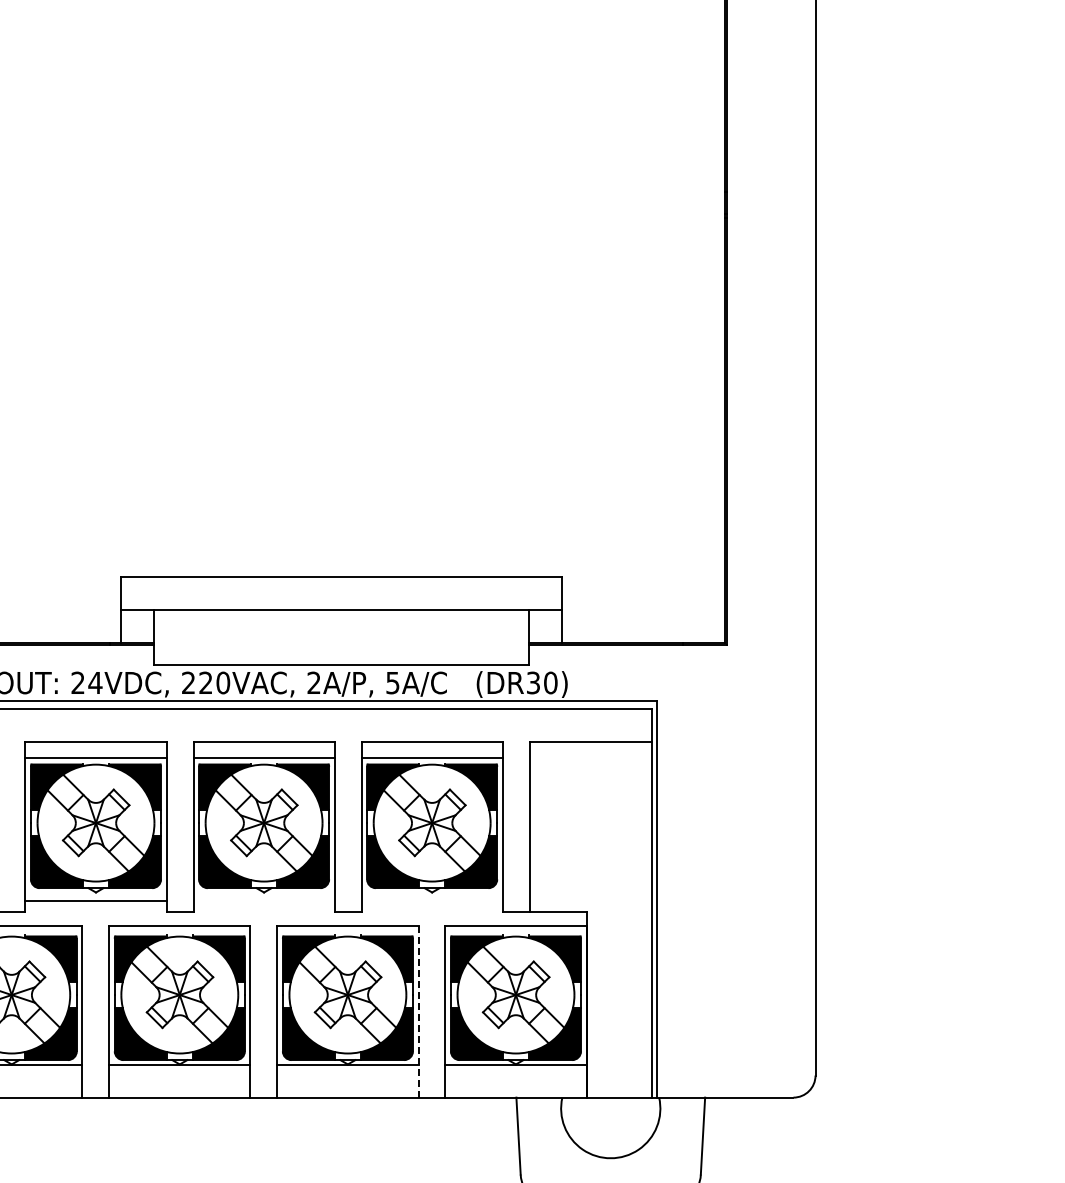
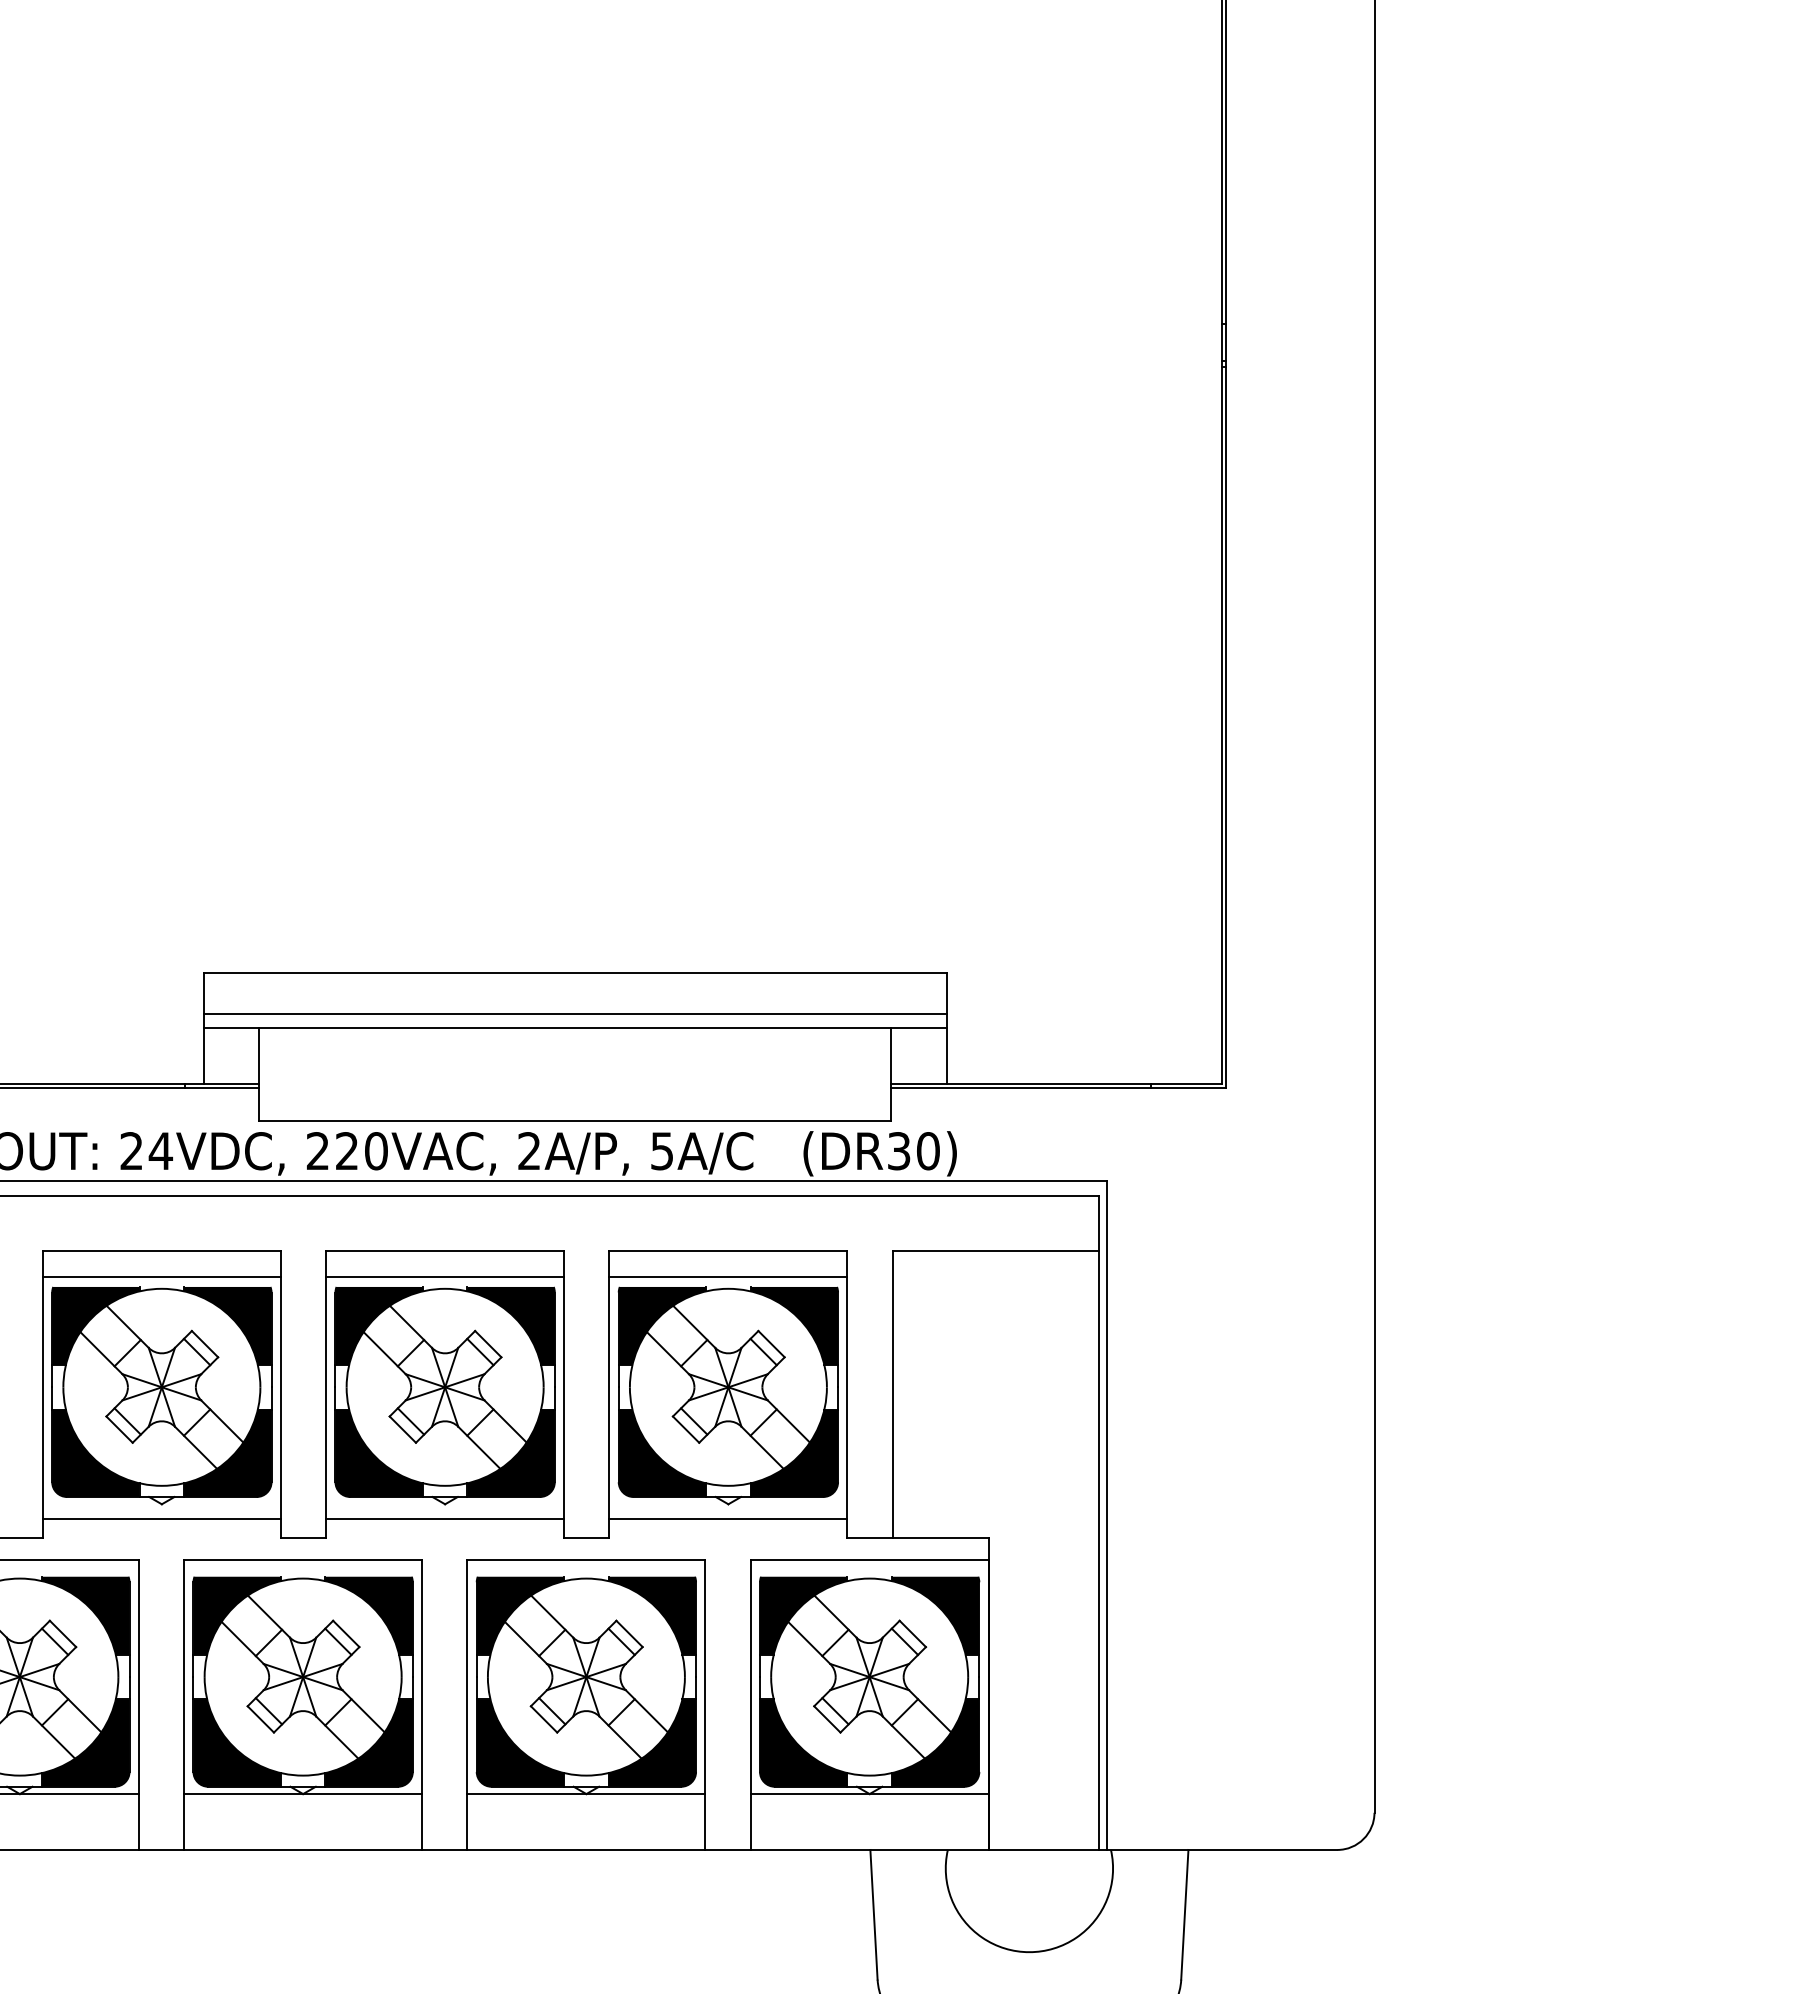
line: (340, 601) -> (573, 1013), added
line: (263, 901) -> (444, 1519), added
line: (431, 901) -> (727, 1519), added
line: (418, 1011) -> (705, 1704), dashed -> solid

